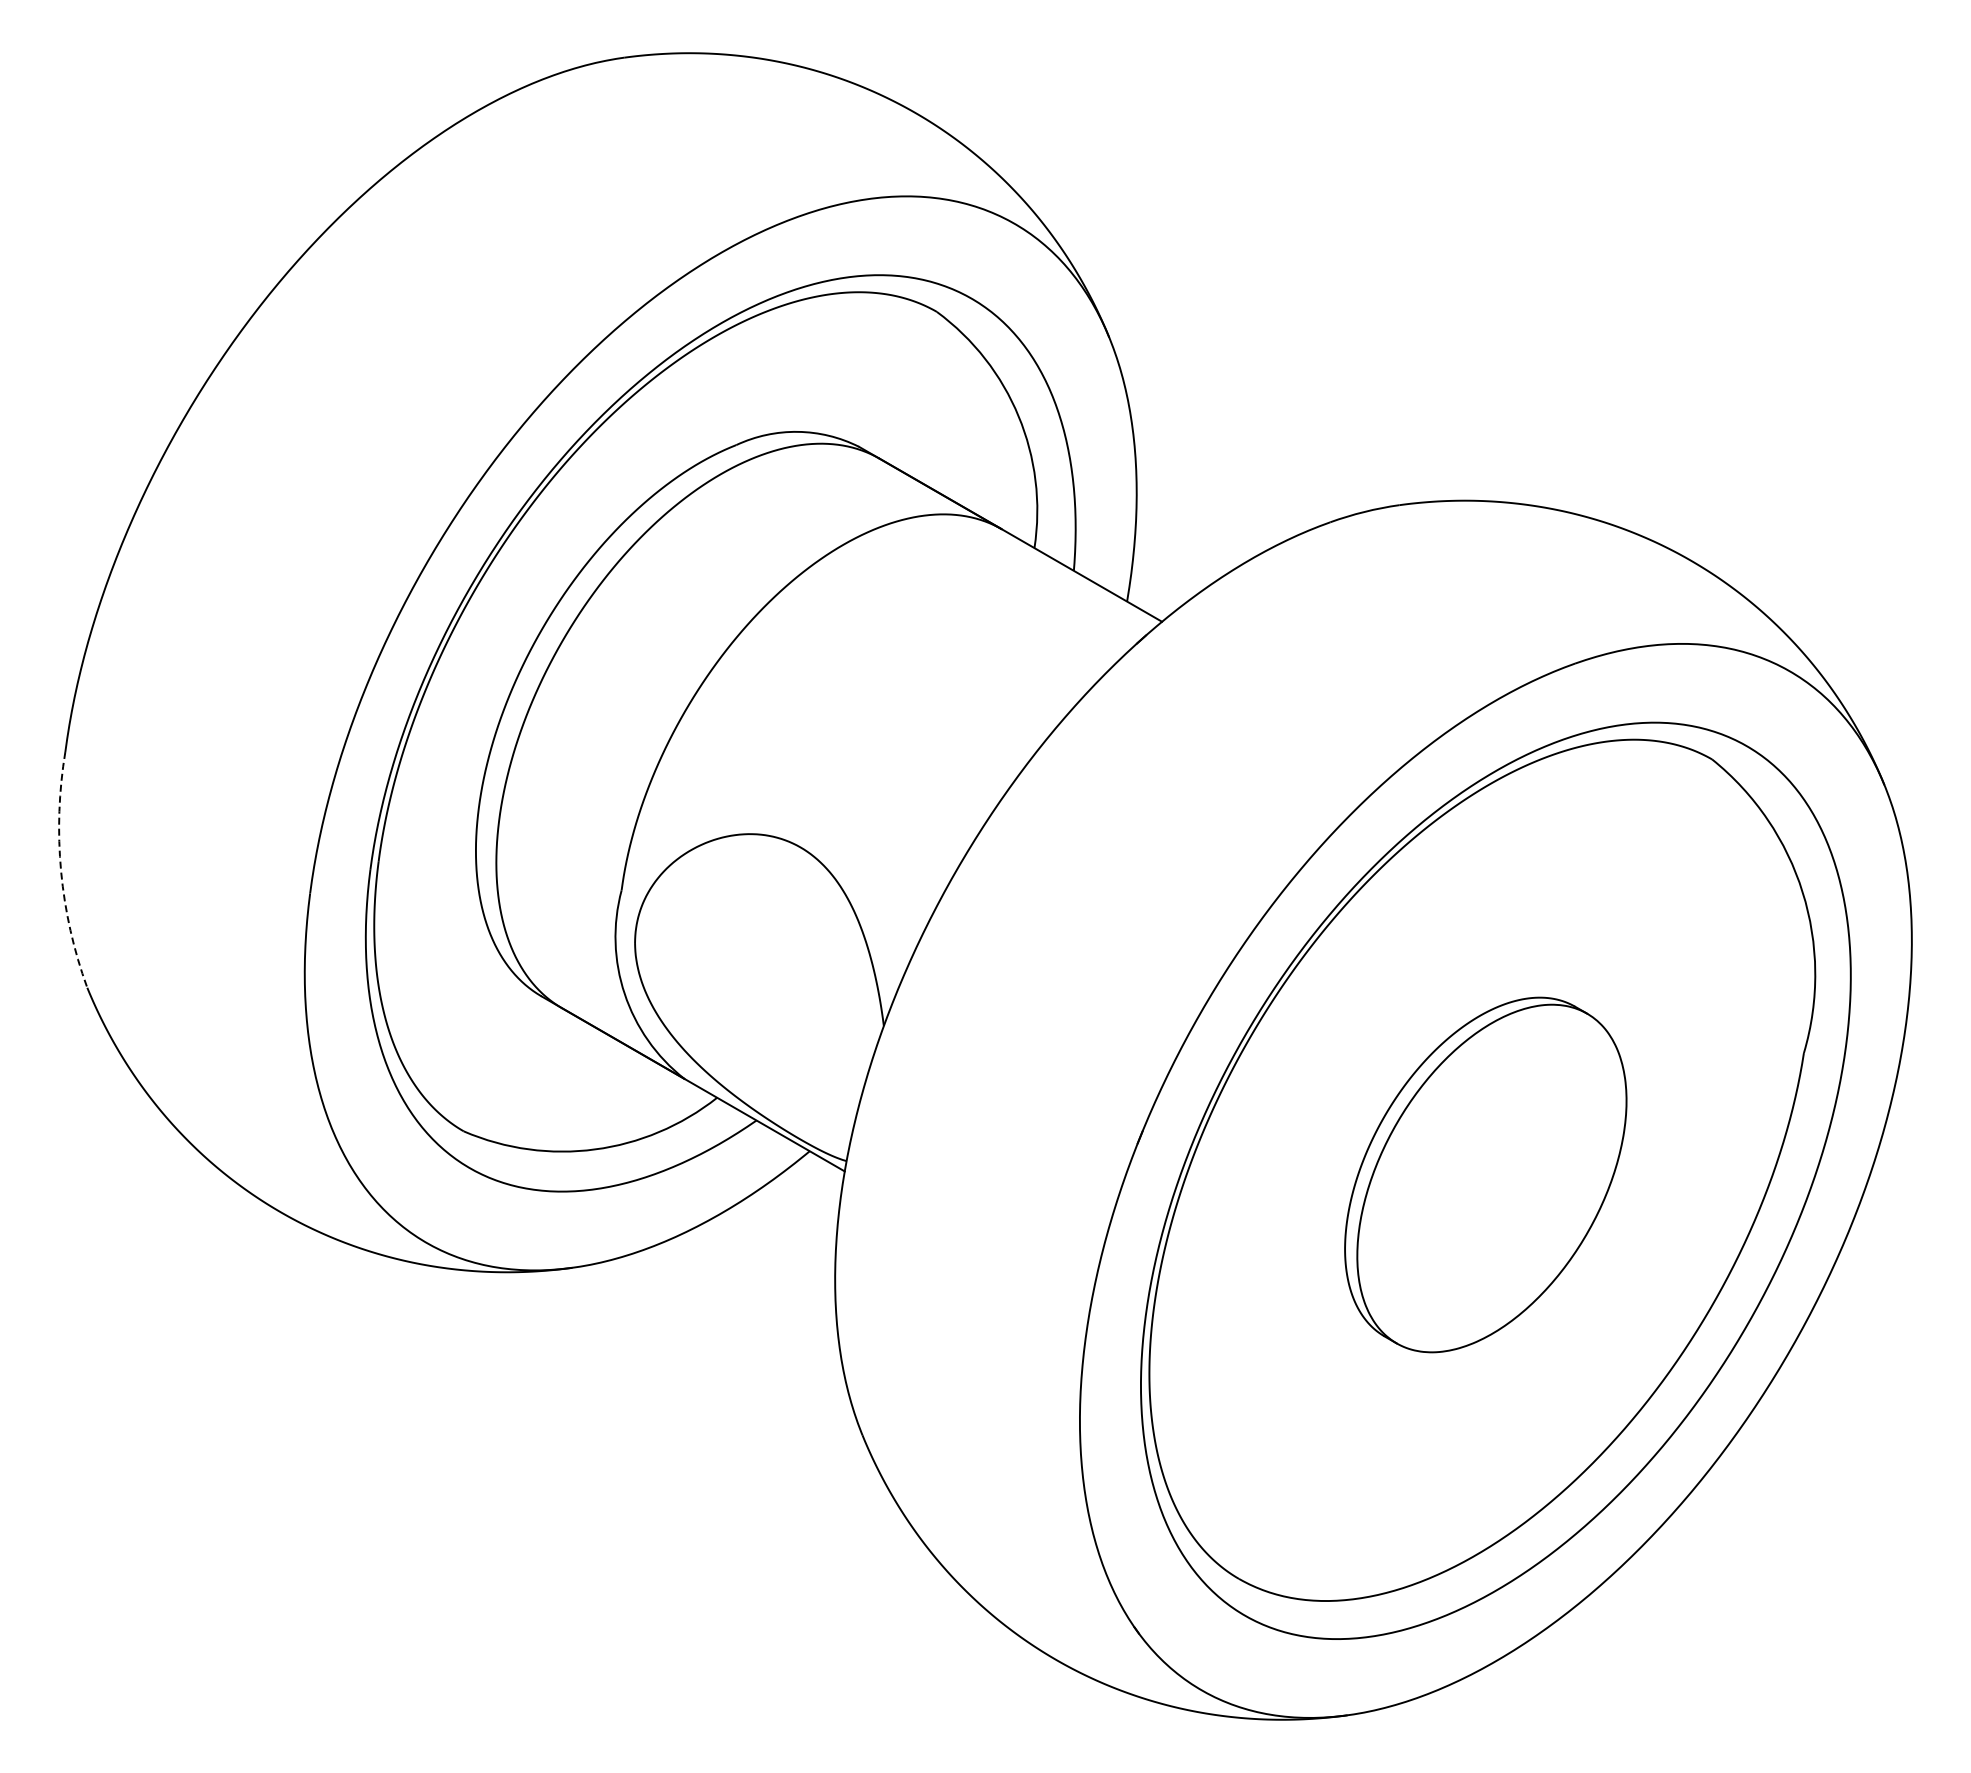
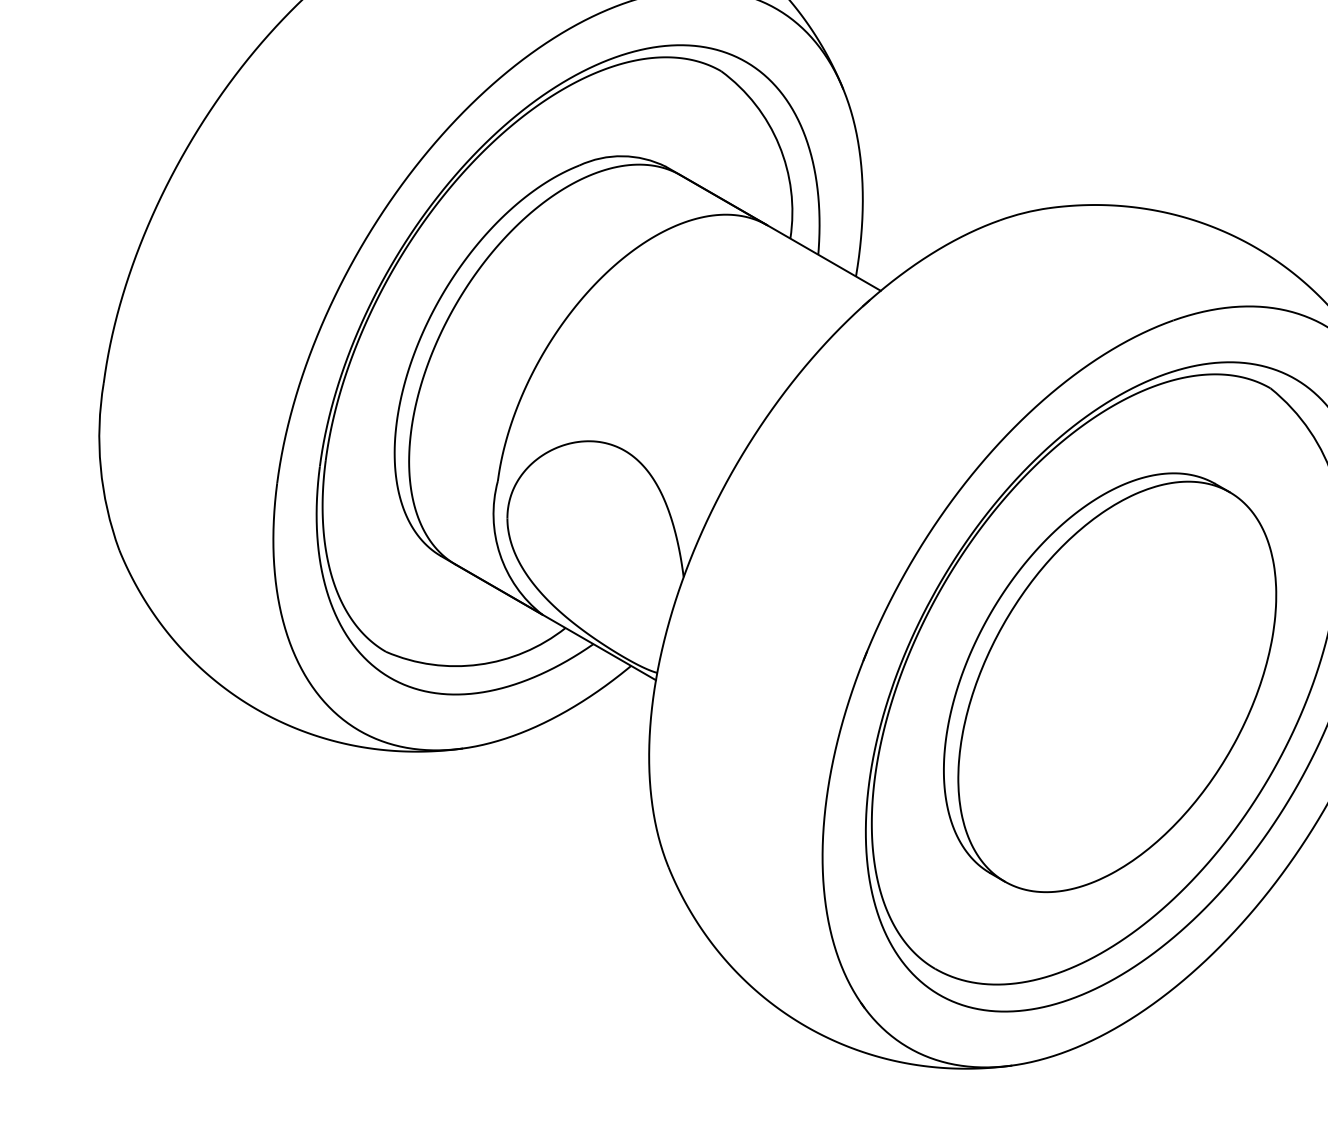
arc: (61, 871) -> (101, 467), dashed -> solid
part: (1485, 1174) -> (1109, 682), size x1.67

